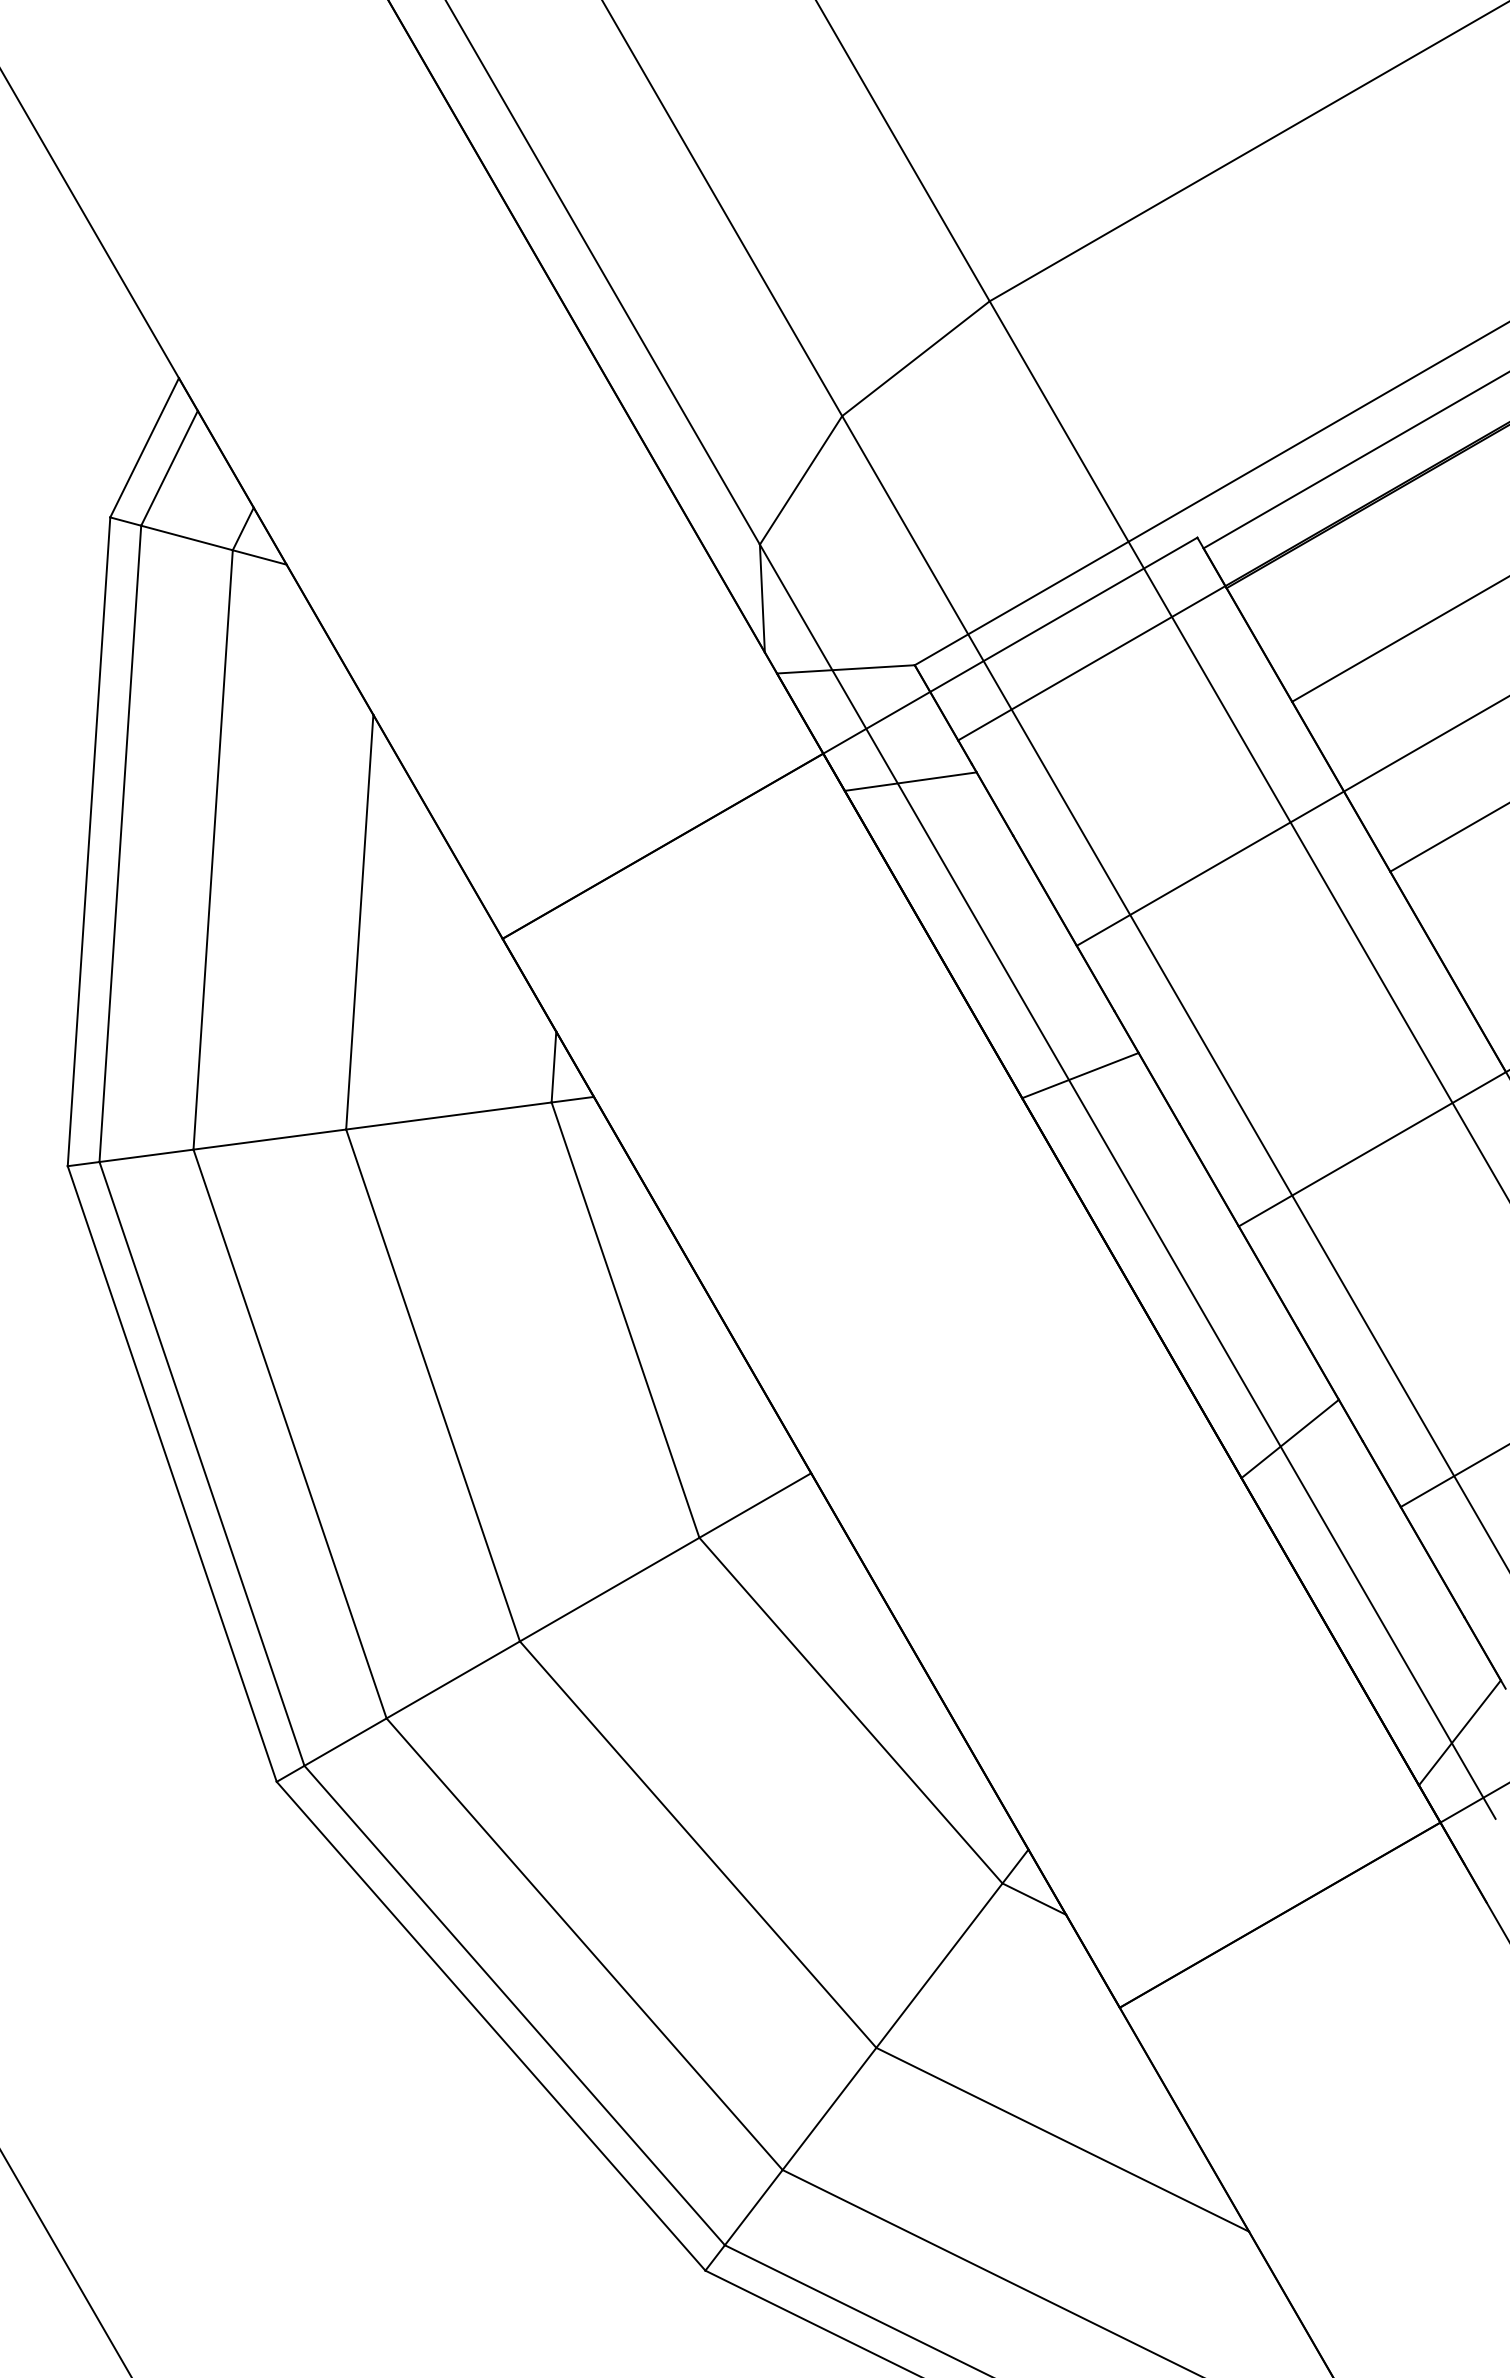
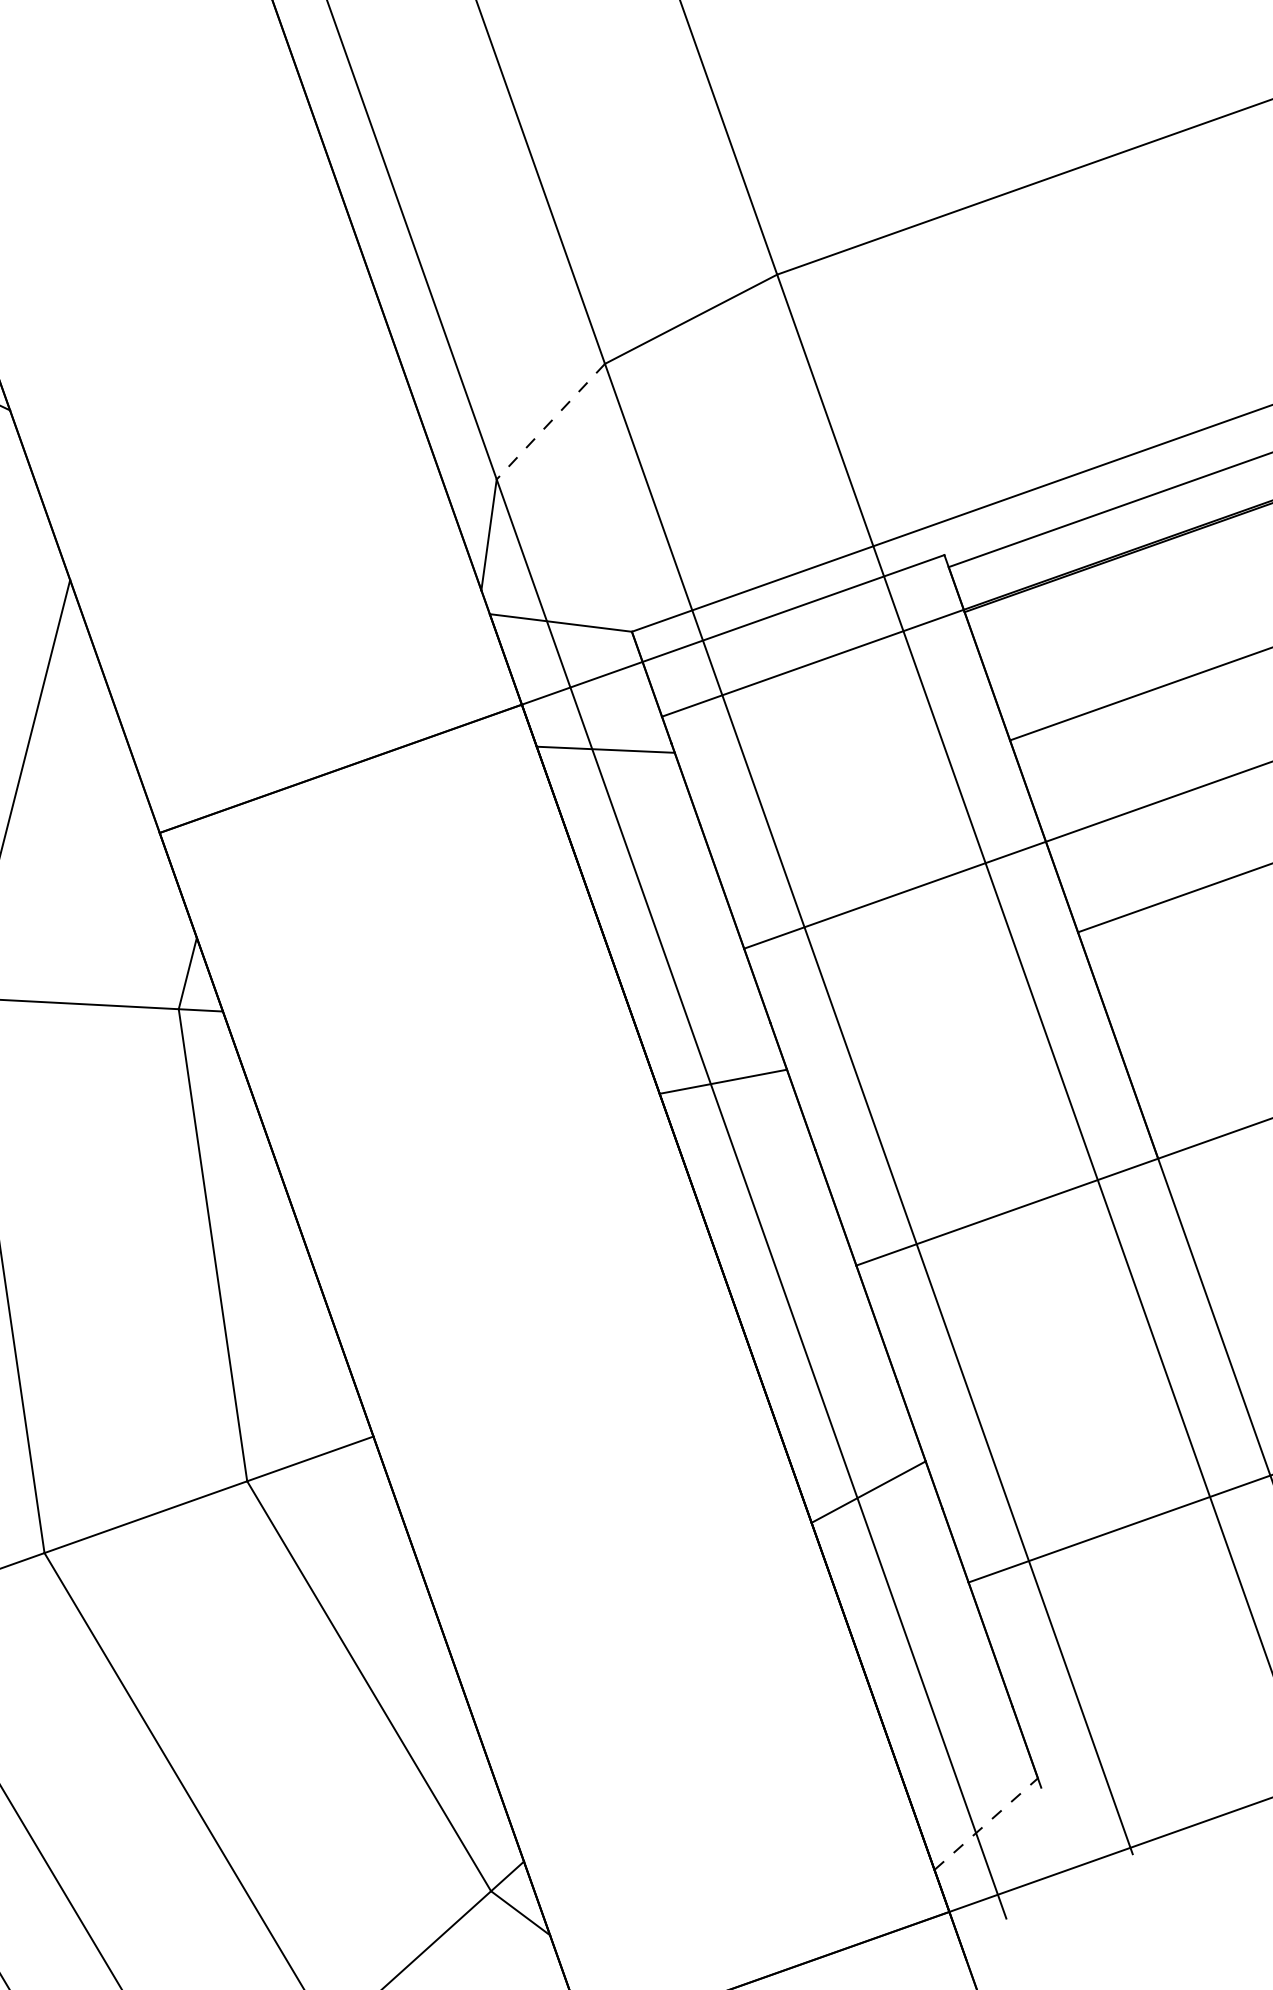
line: (800, 480) -> (550, 421), solid -> dashed
line: (1459, 1732) -> (985, 1823), solid -> dashed

